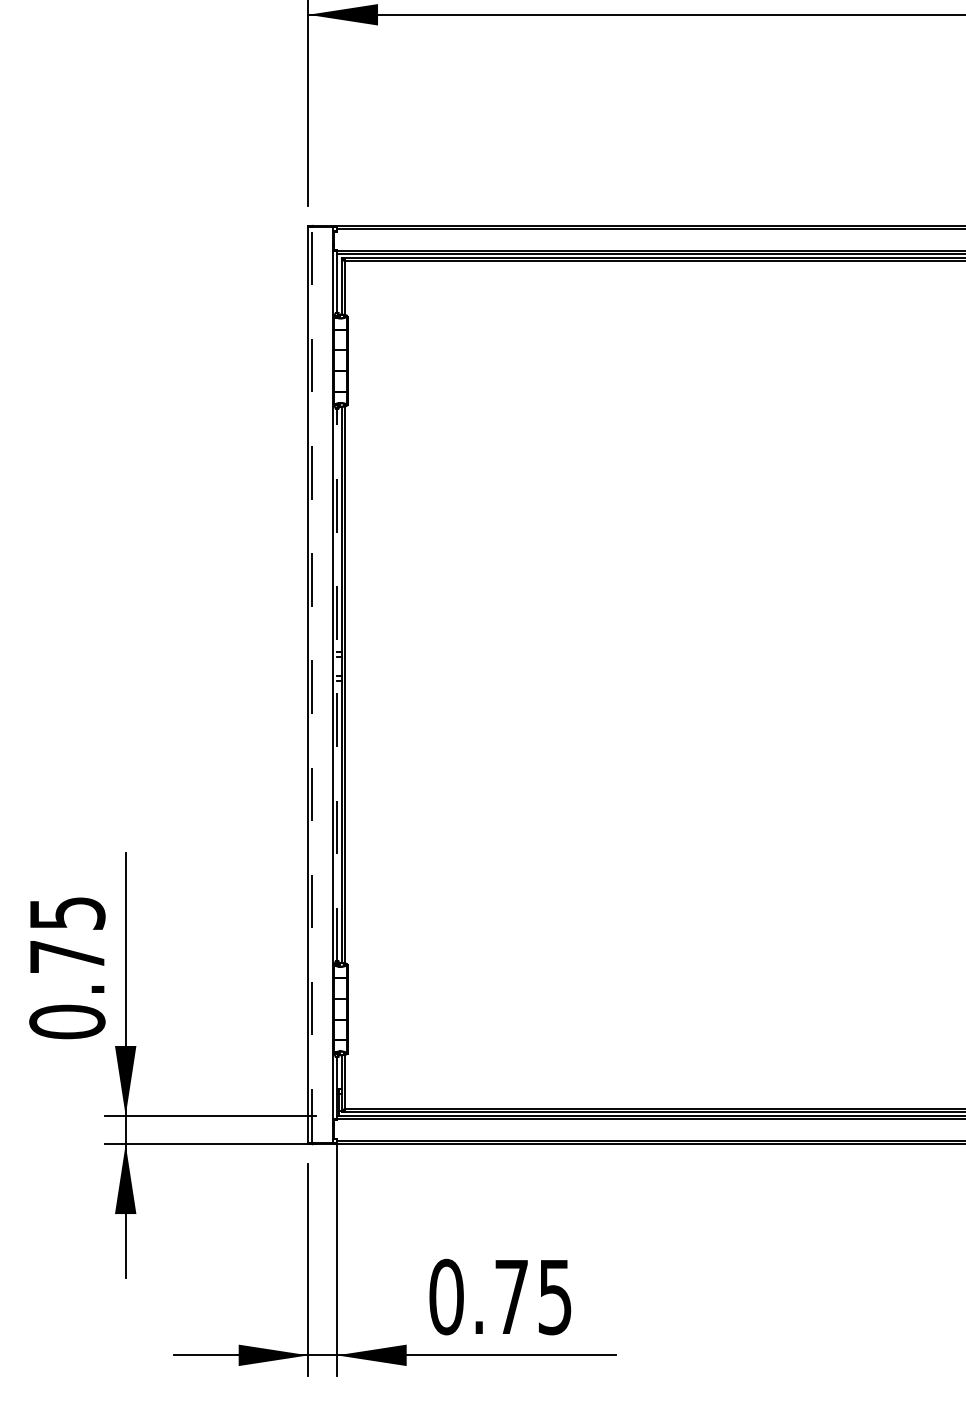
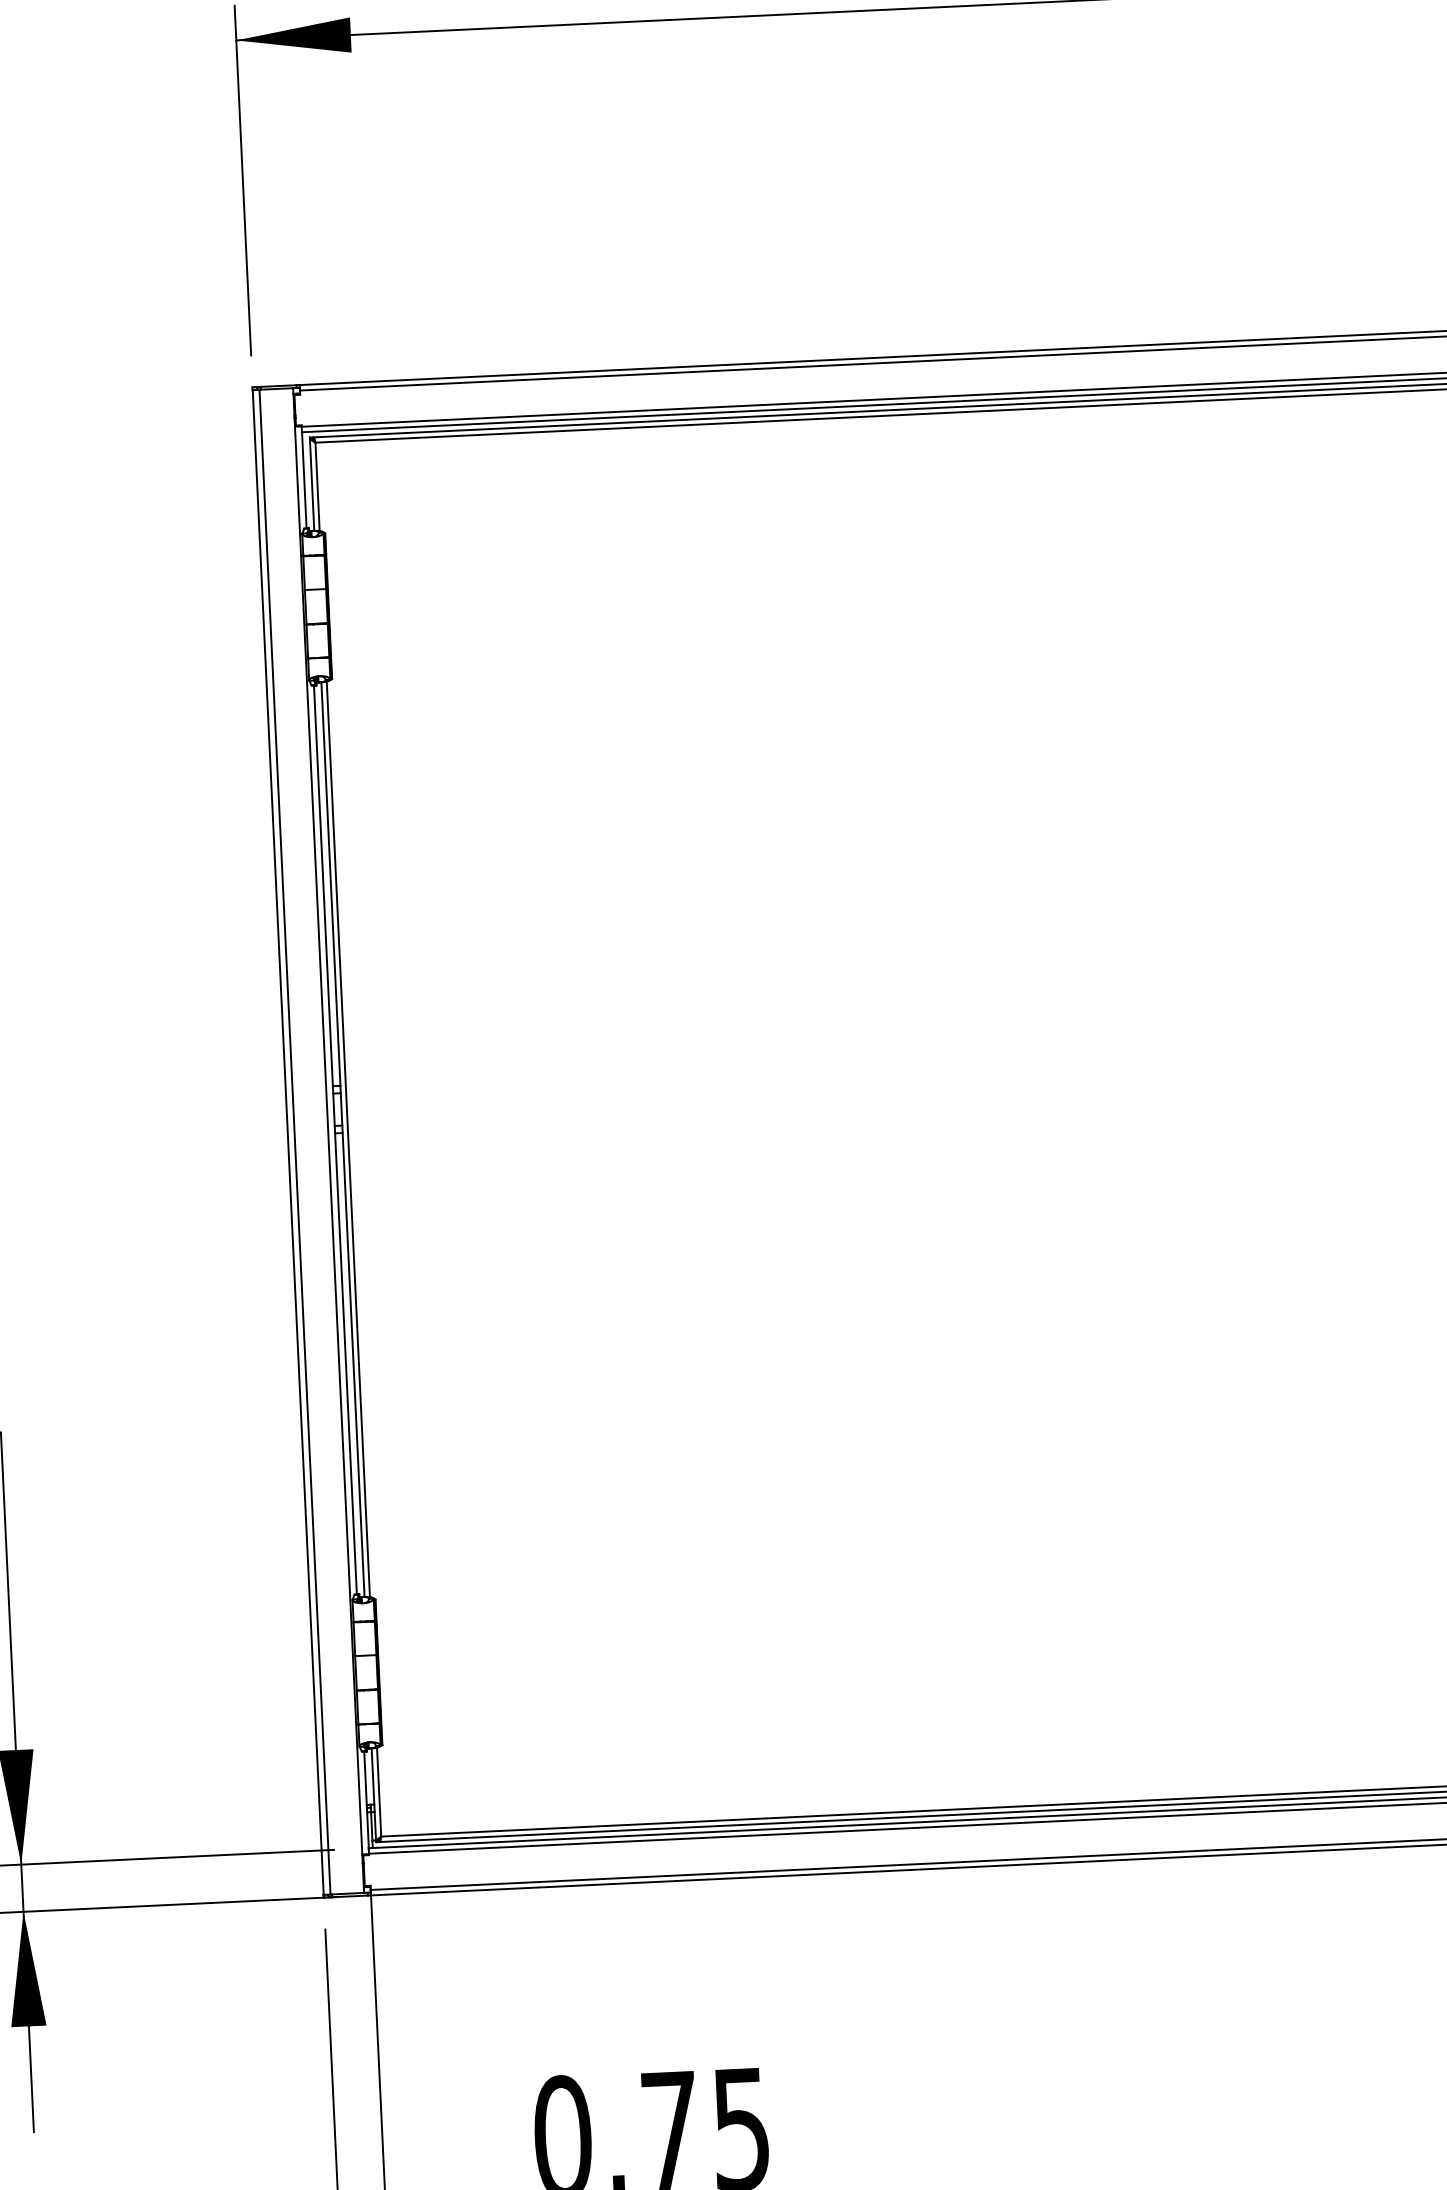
line: (337, 684) -> (336, 1139), dashed -> solid
line: (312, 685) -> (295, 1142), dashed -> solid

